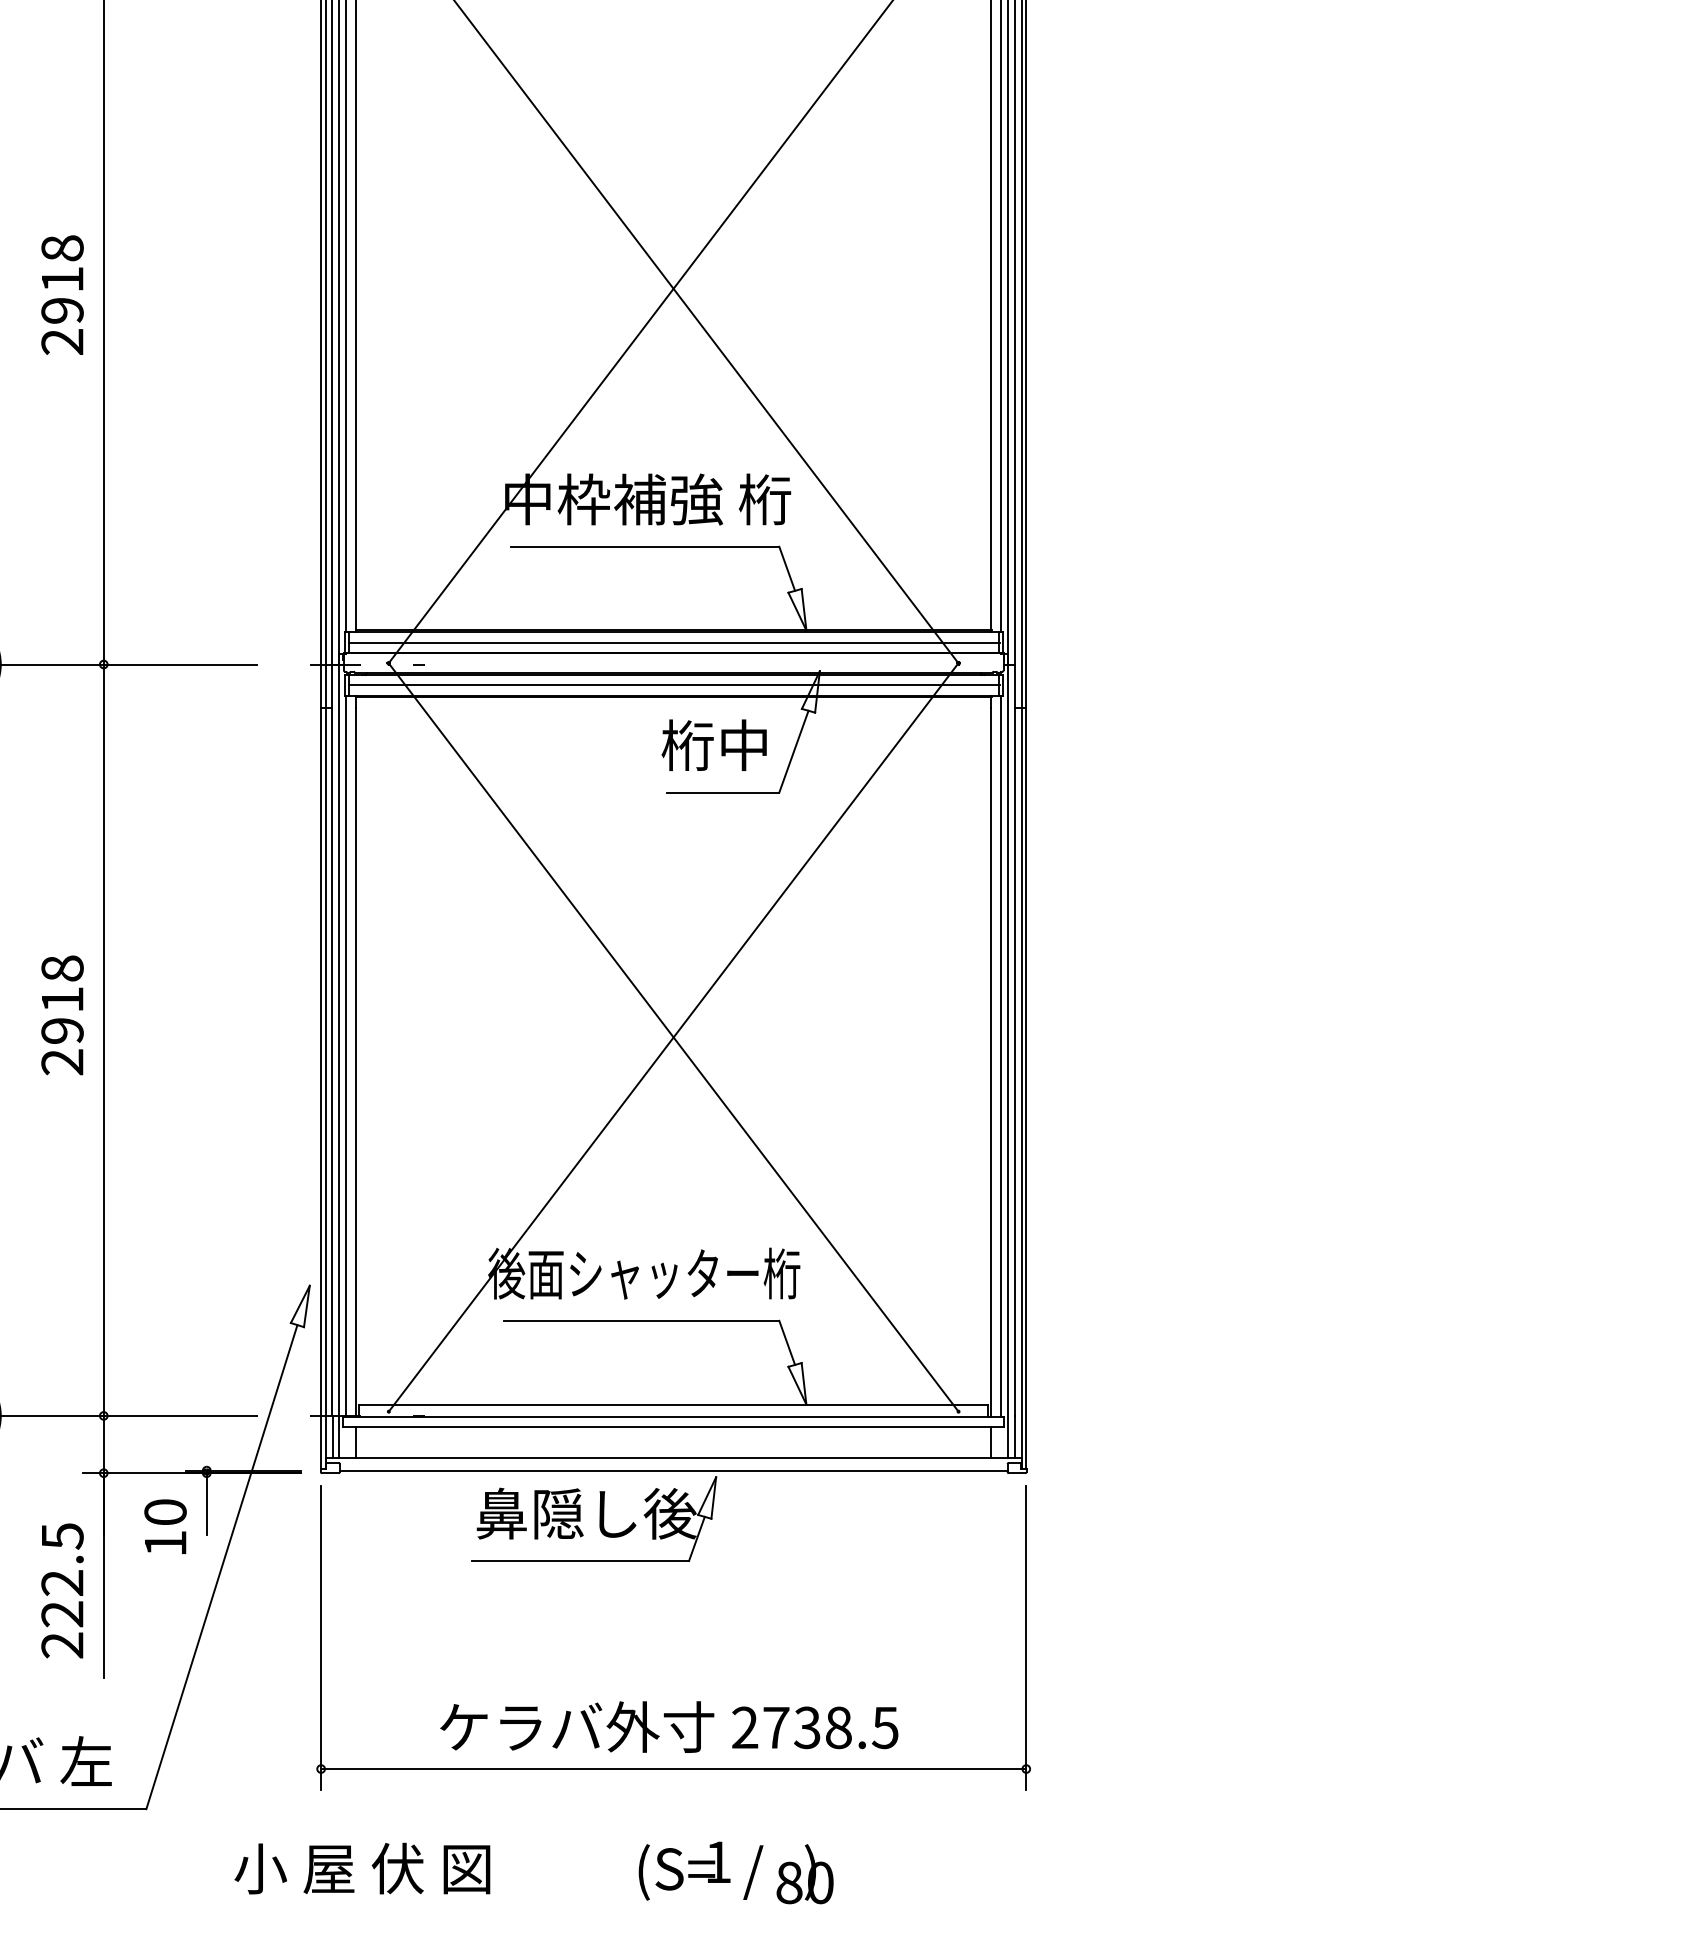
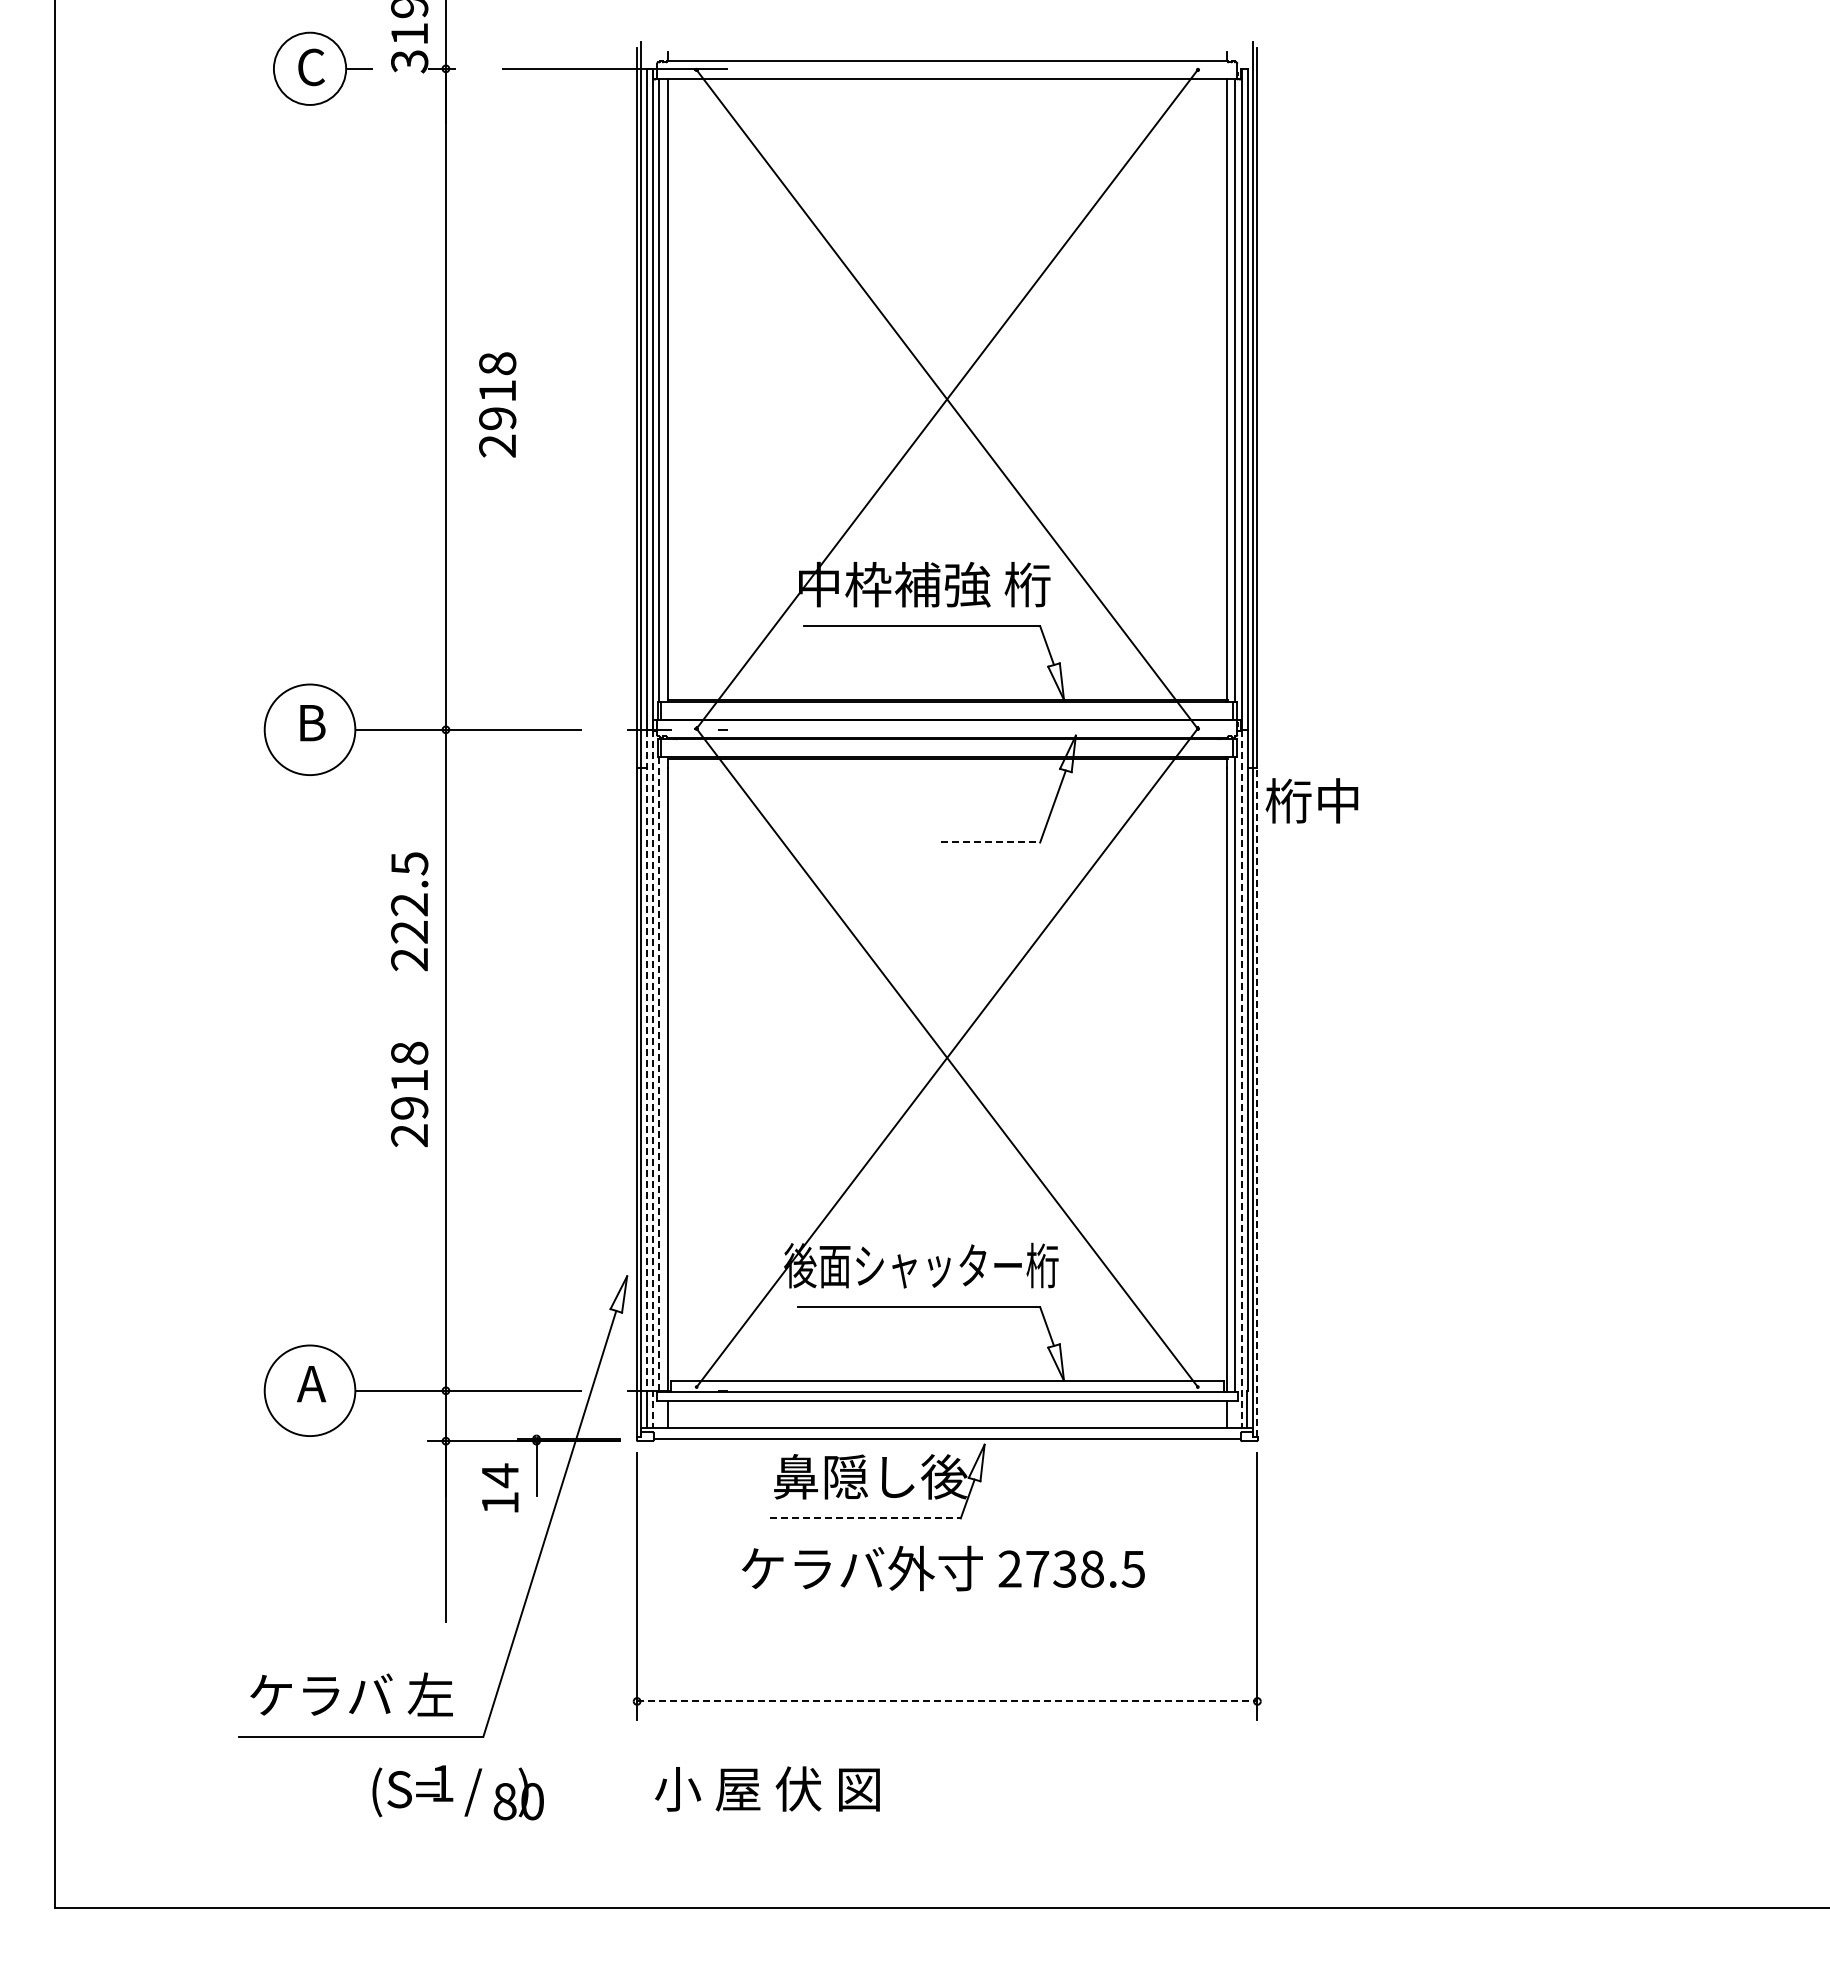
text: (62, 294) -> (497, 404), moved
line: (673, 642) -> (947, 710), removed
line: (673, 685) -> (947, 748), removed
text: (713, 744) -> (1311, 800), moved
line: (722, 792) -> (990, 842), solid -> dashed
text: (62, 1015) -> (409, 1094), moved
line: (331, 1040) -> (646, 1060), solid -> dashed
line: (346, 1057) -> (659, 1075), solid -> dashed
line: (338, 1062) -> (652, 1079), solid -> dashed
line: (1008, 1062) -> (1241, 1079), solid -> dashed
line: (1026, 1088) -> (1257, 1102), solid -> dashed
text: (164, 1512) -> (499, 1475), 10 -> 14
line: (580, 1561) -> (865, 1518), solid -> dashed
text: (62, 1590) -> (409, 911), moved
text: (668, 1727) -> (942, 1568), moved
line: (673, 1769) -> (947, 1701), solid -> dashed
text: (362, 1868) -> (767, 1788), moved
text: (735, 1872) -> (457, 1792), moved

